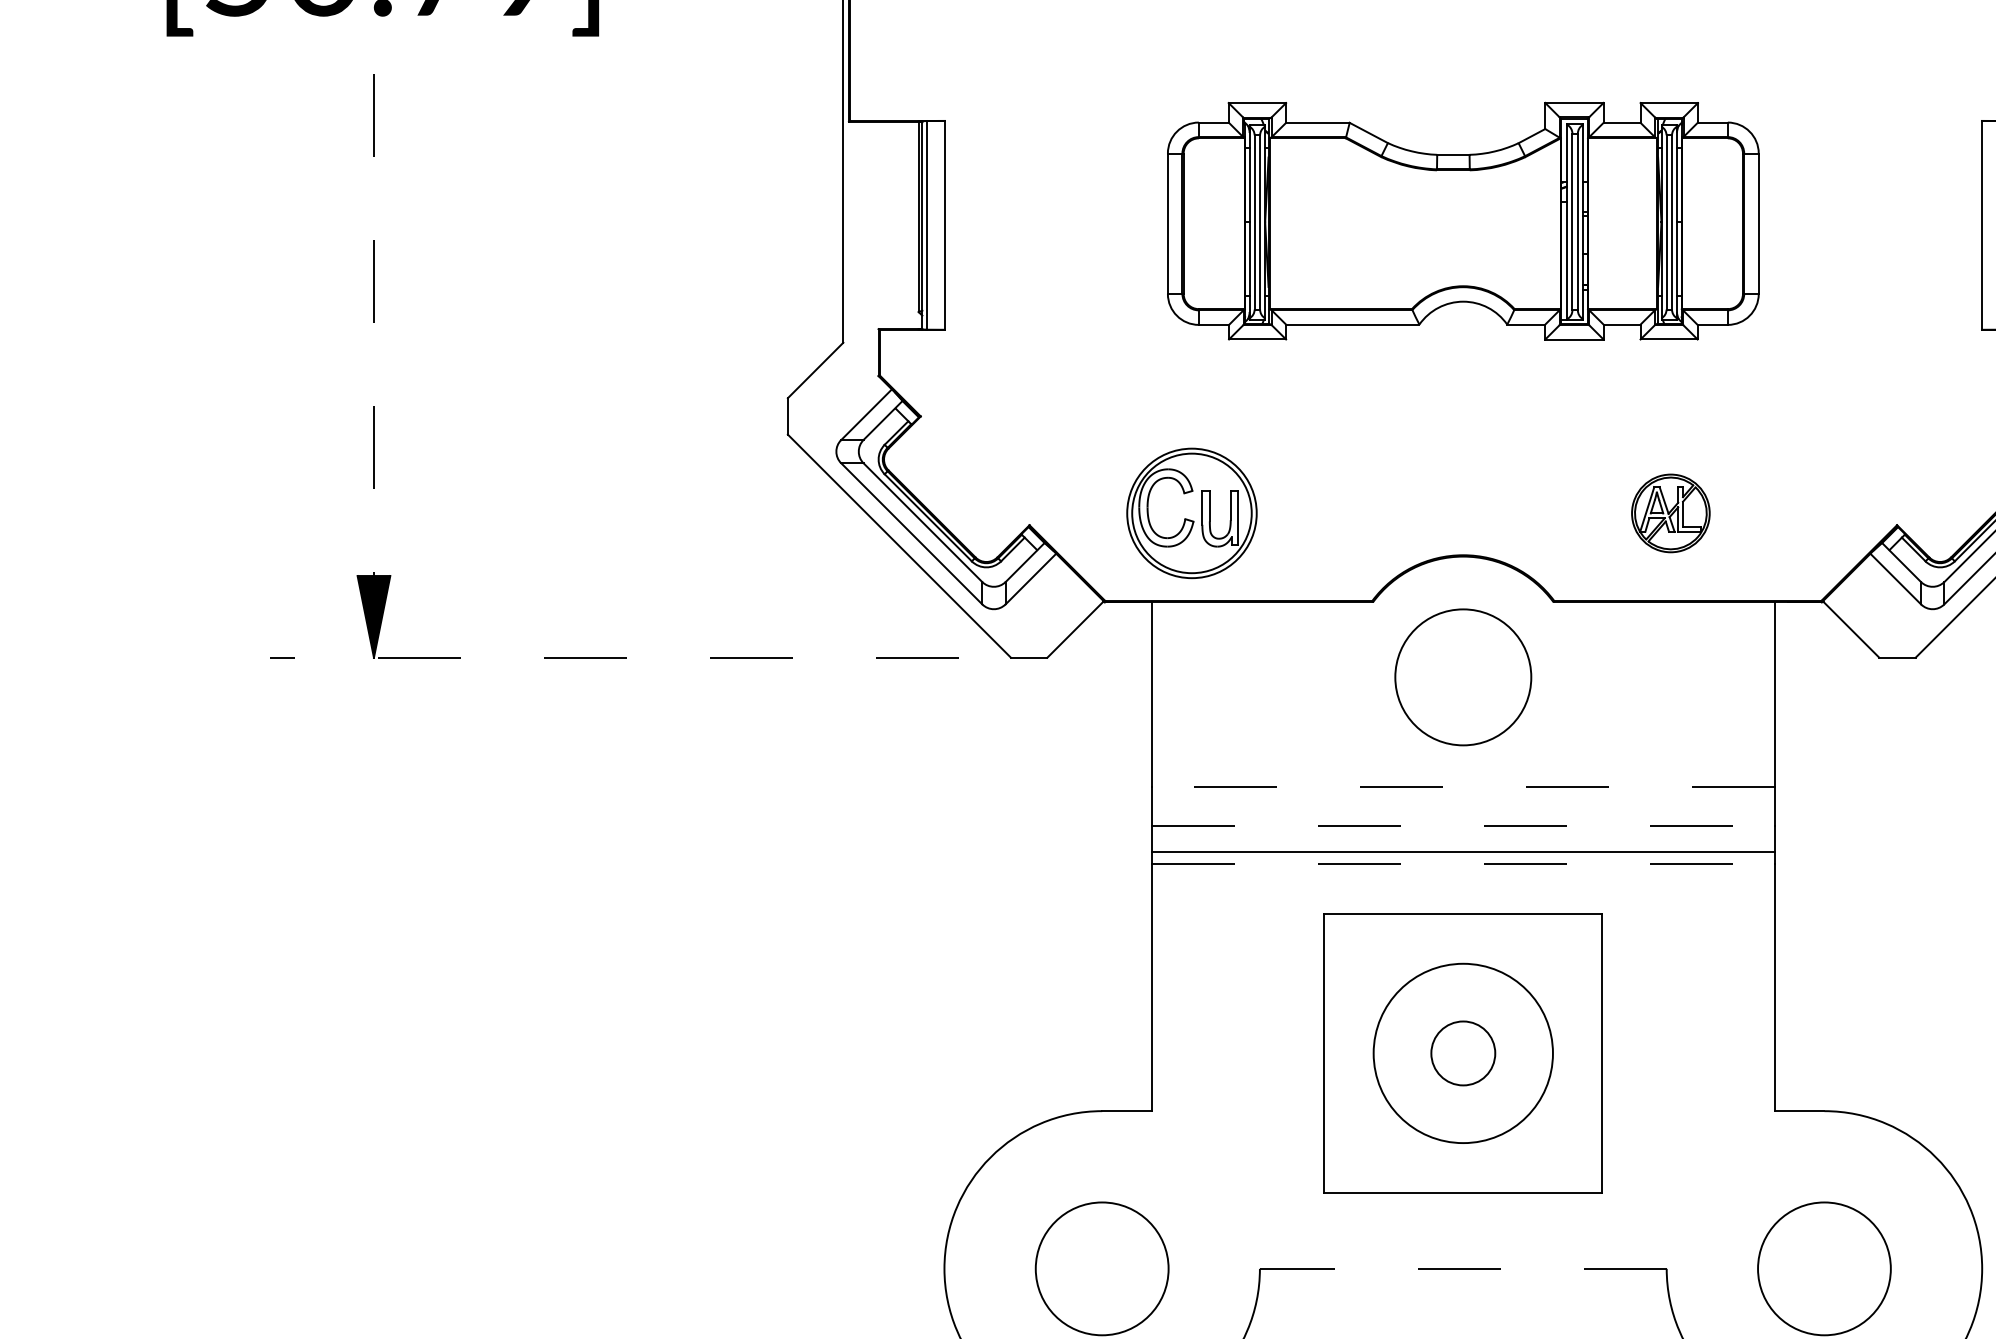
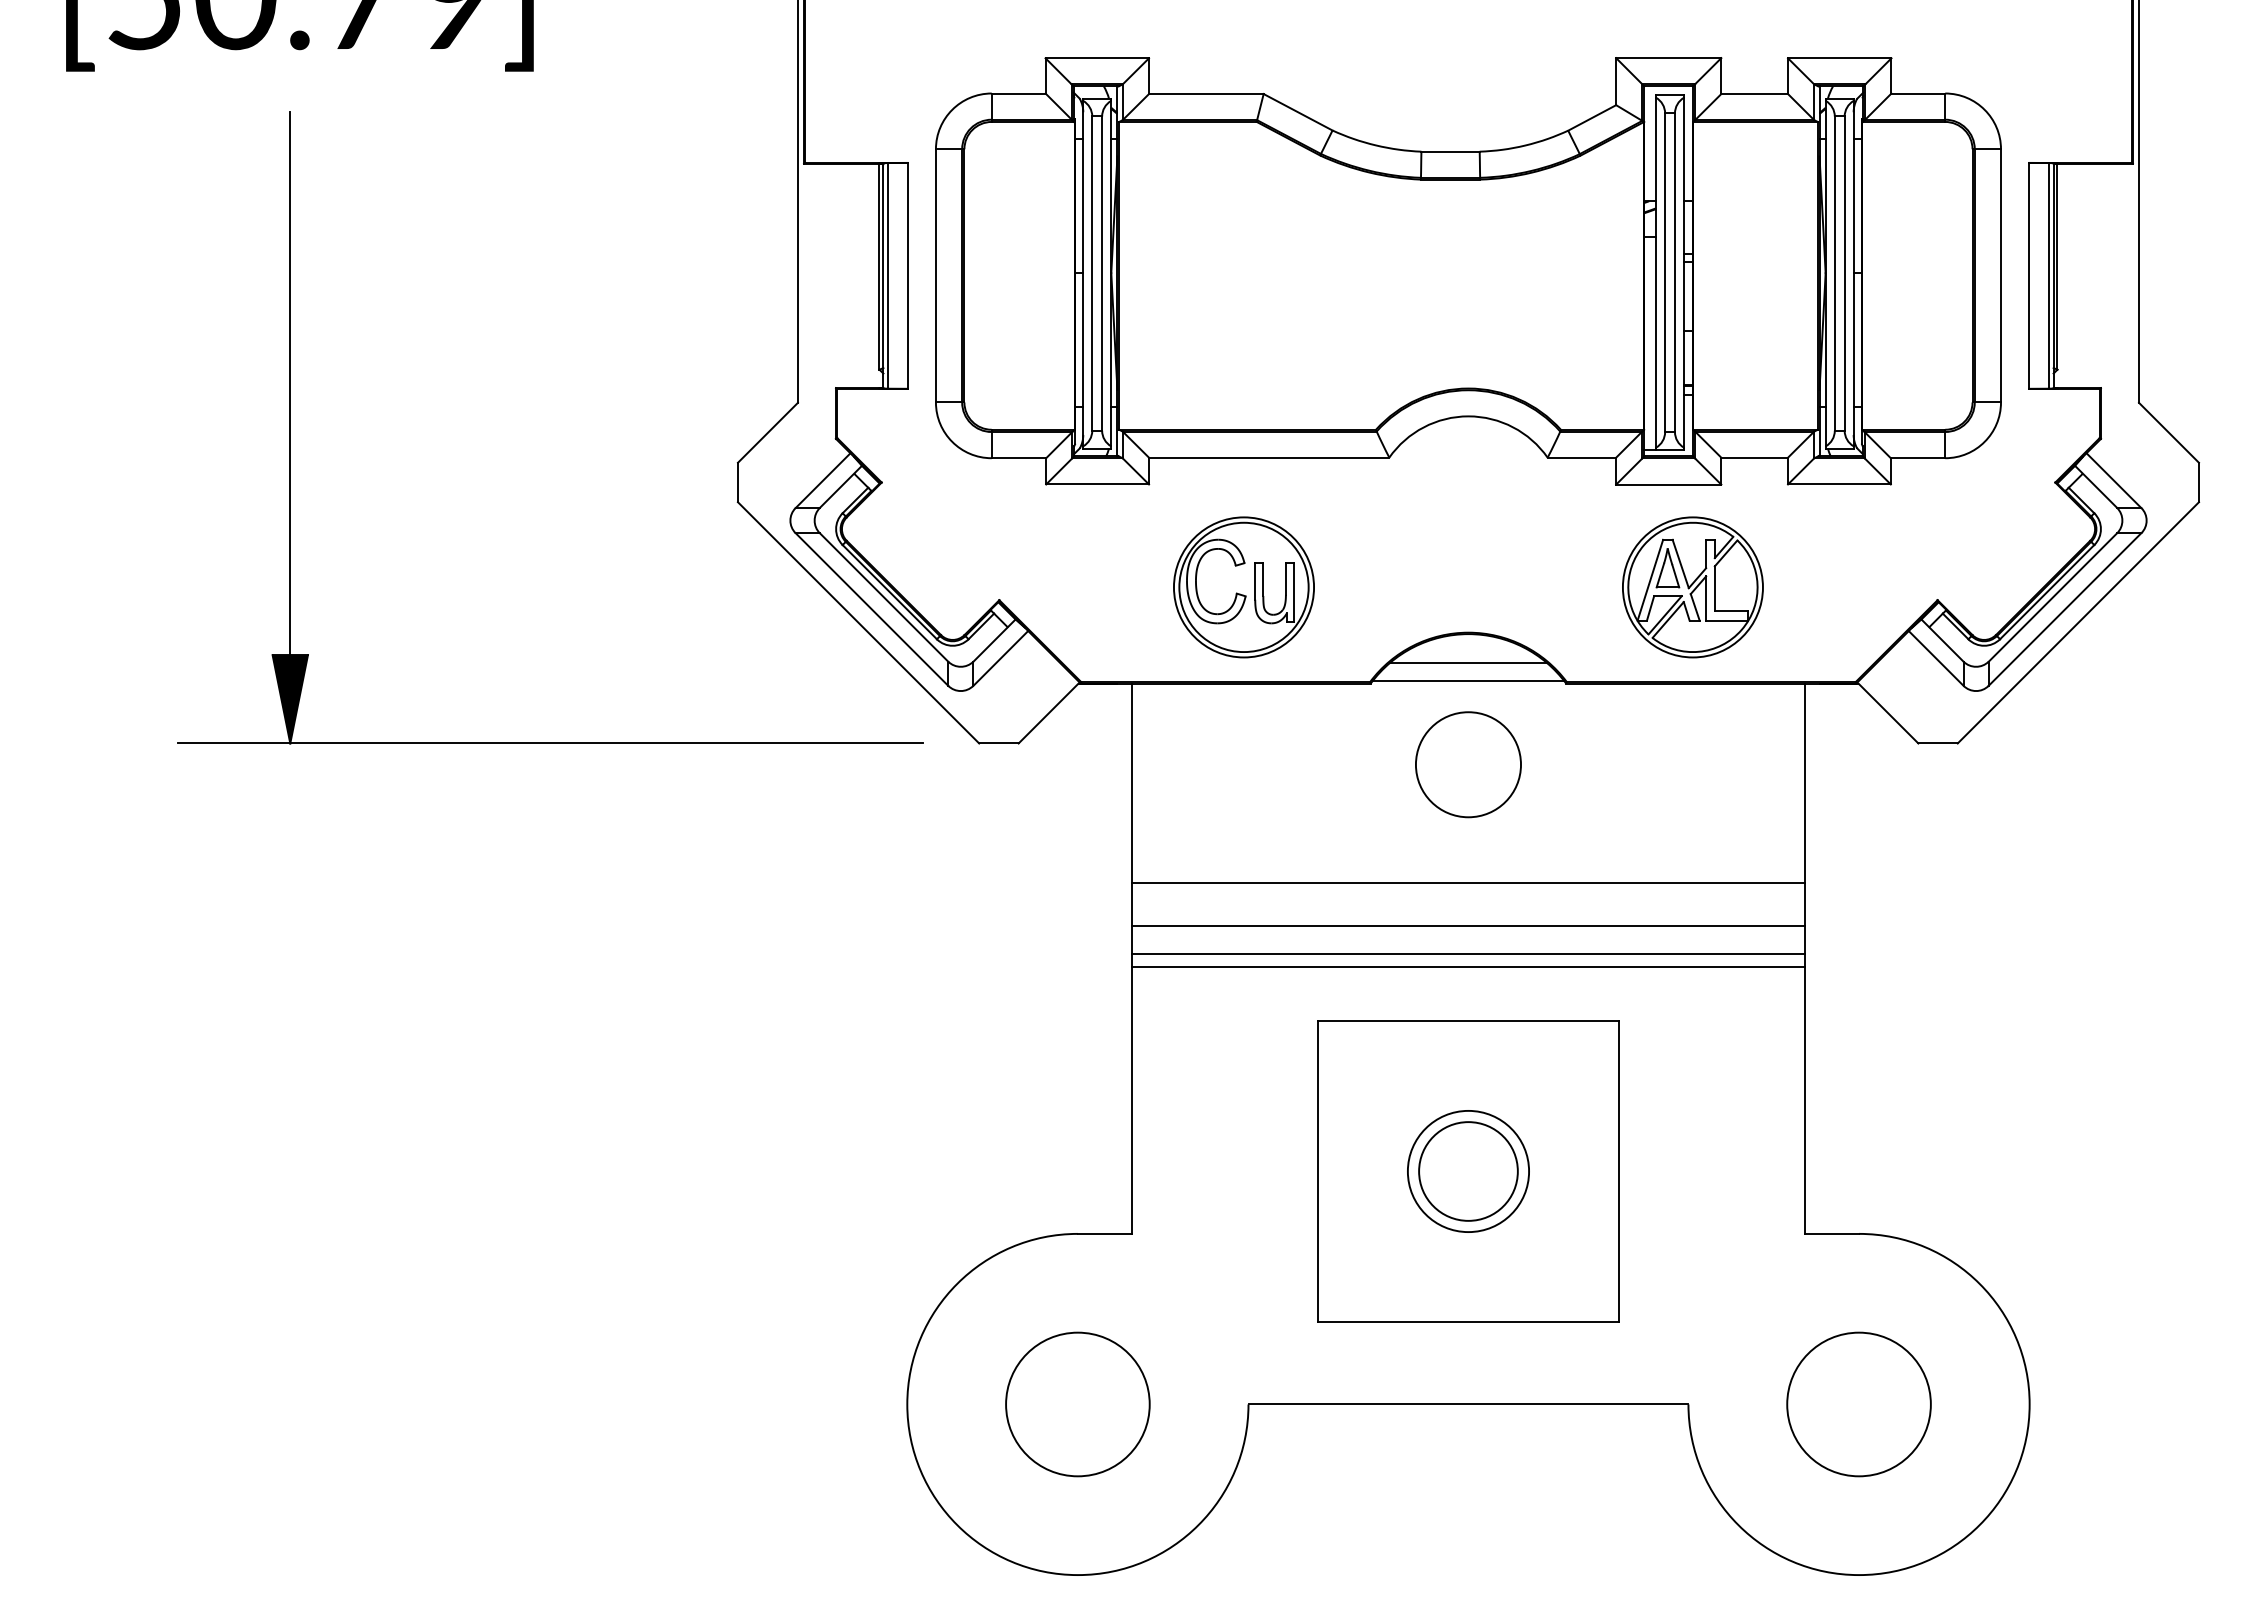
part: (1463, 221) -> (1468, 271), size x1.67
line: (374, 324) -> (290, 383), dashed -> solid
part: (1191, 513) -> (1243, 587), moved
part: (1670, 513) -> (1692, 587), size x1.67
line: (1463, 582) -> (1468, 662), added
line: (1463, 599) -> (1468, 680), added
line: (614, 657) -> (550, 743), dashed -> solid
circle: (1463, 677) -> (1468, 764), size x0.71
line: (1463, 787) -> (1468, 883), dashed -> solid
line: (1463, 826) -> (1468, 925), dashed -> solid
line: (1463, 863) -> (1468, 966), dashed -> solid
circle: (1463, 1053) -> (1468, 1171), size x0.62
circle: (1463, 1053) -> (1468, 1171), size x1.43
line: (1463, 1268) -> (1468, 1404), dashed -> solid

